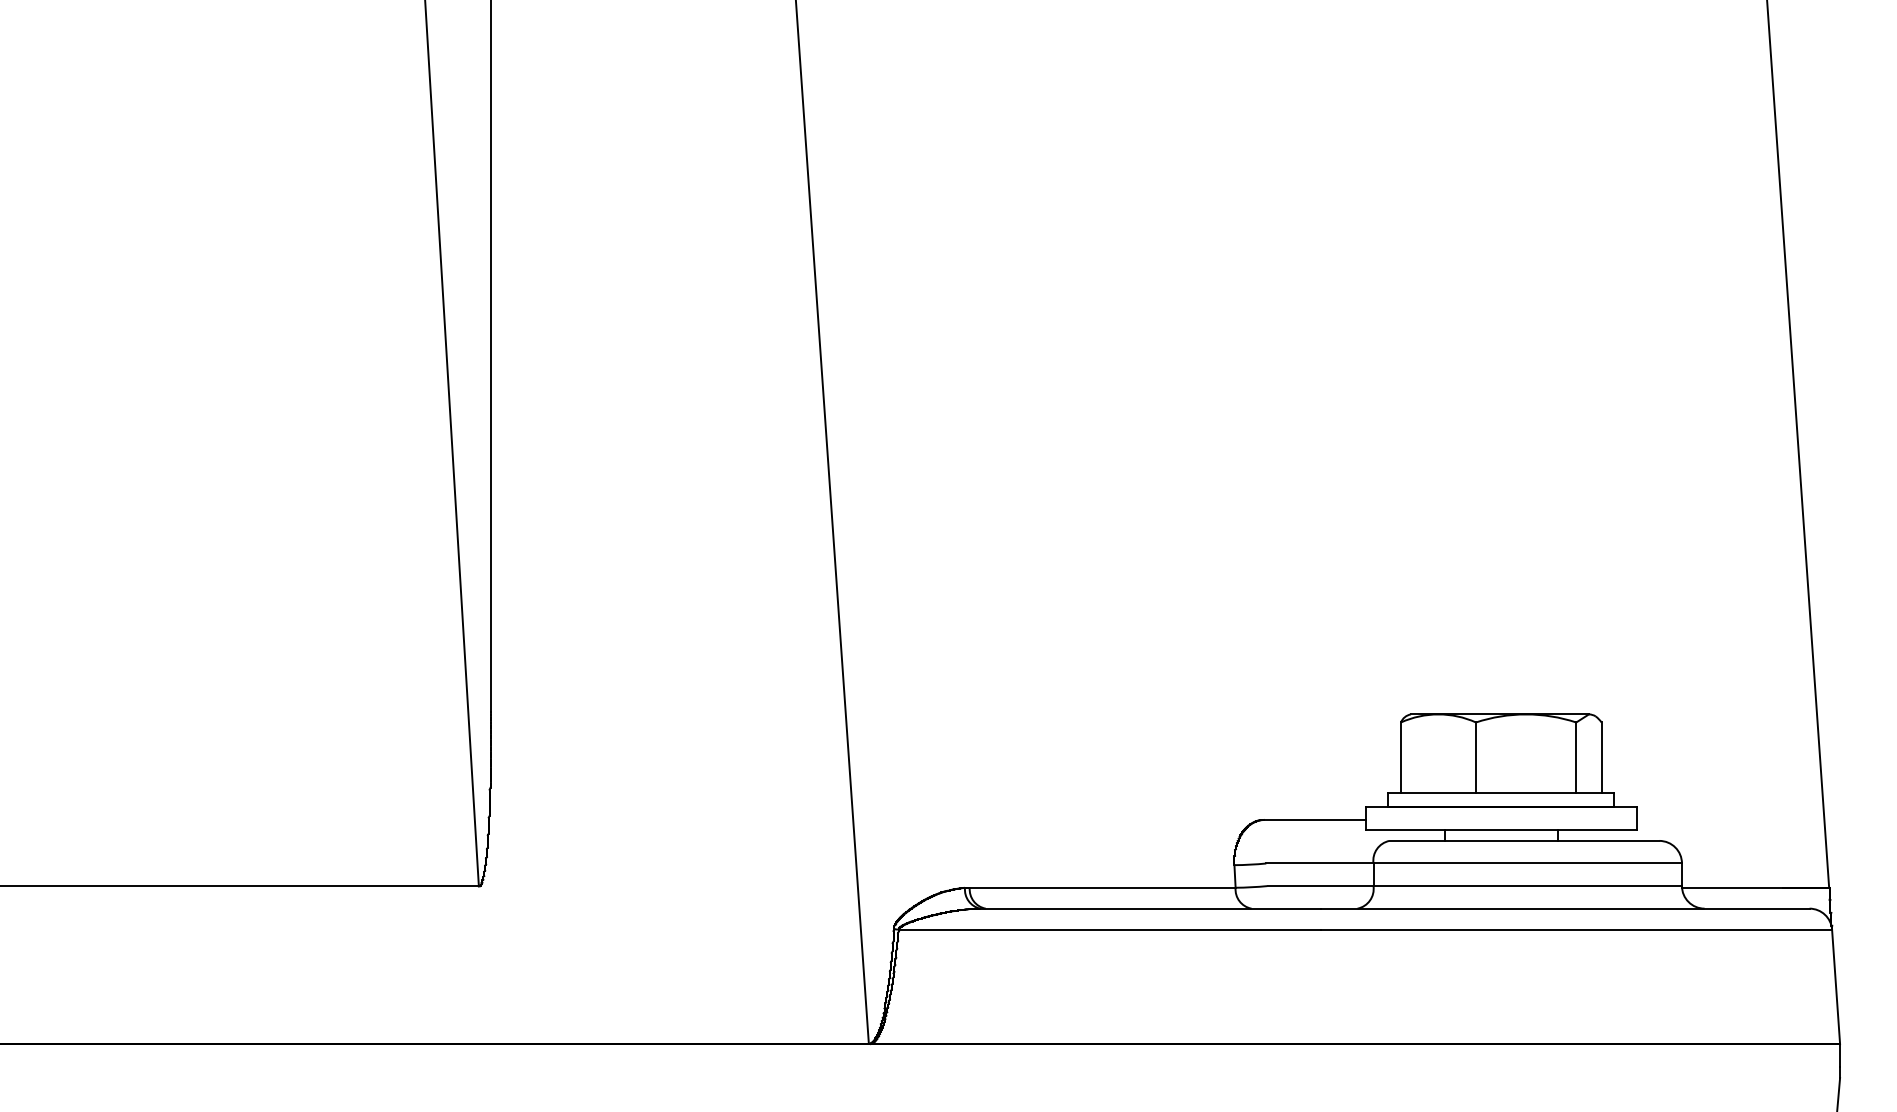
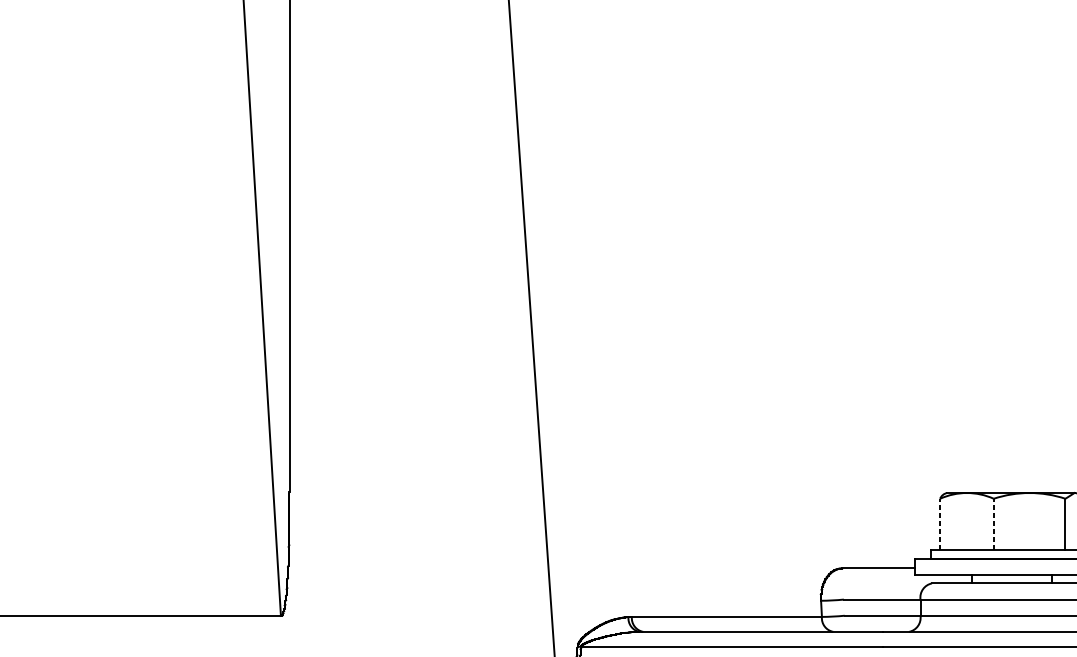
line: (1400, 757) -> (939, 523), solid -> dashed
line: (1475, 757) -> (993, 523), solid -> dashed

